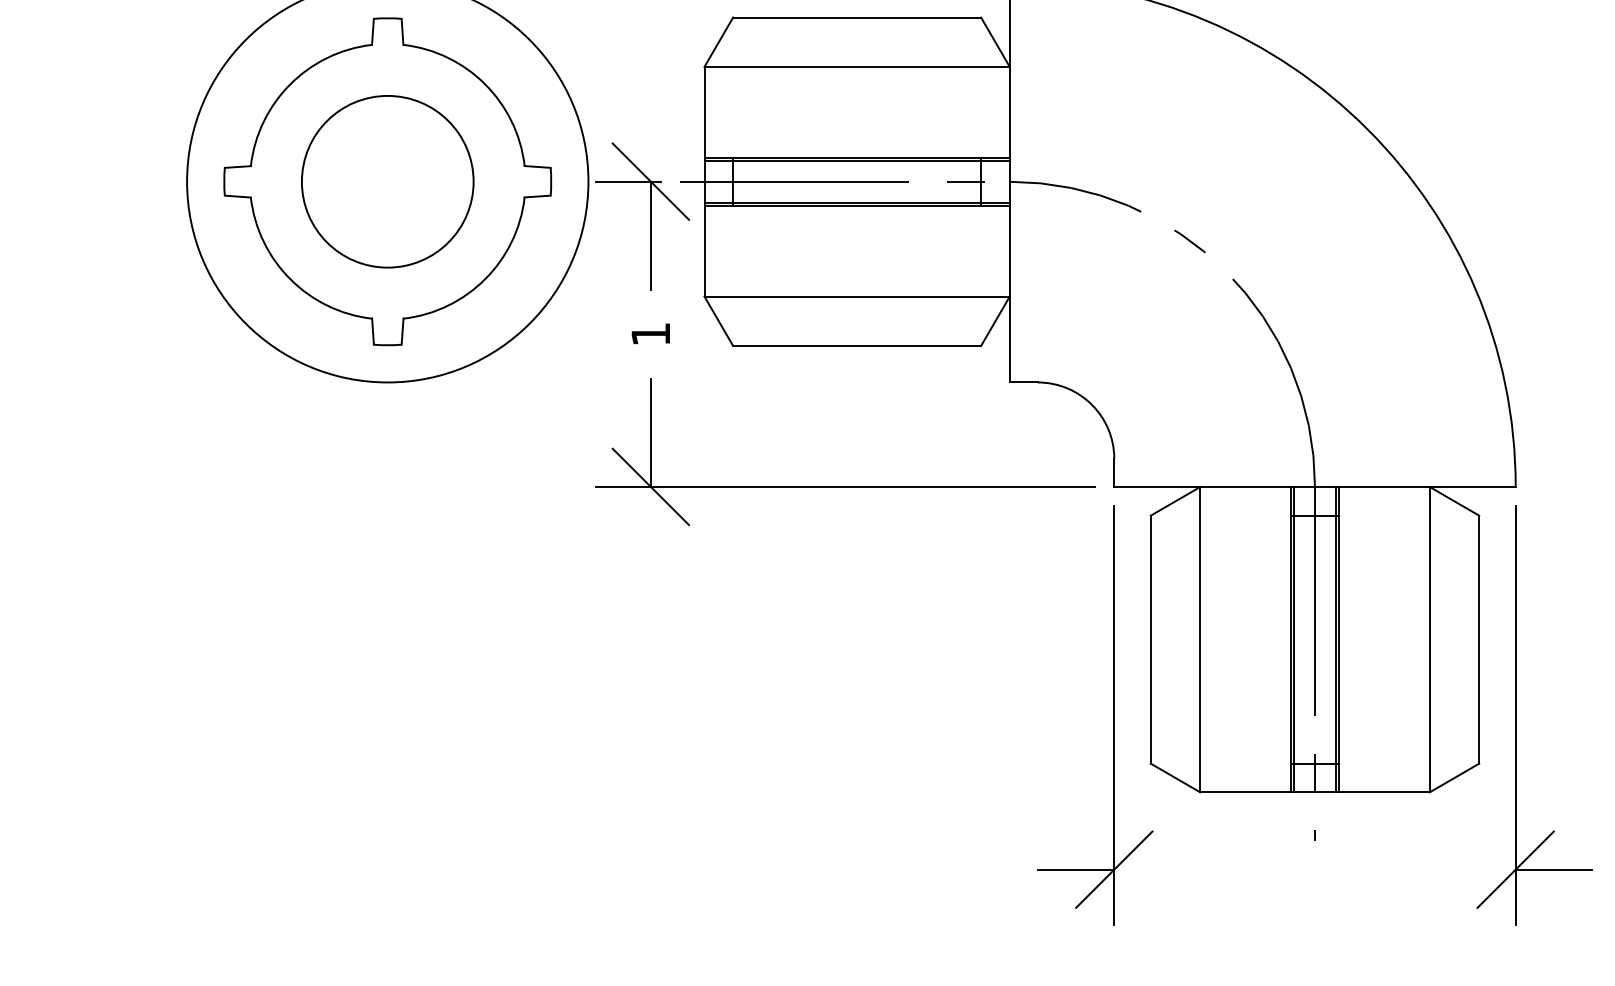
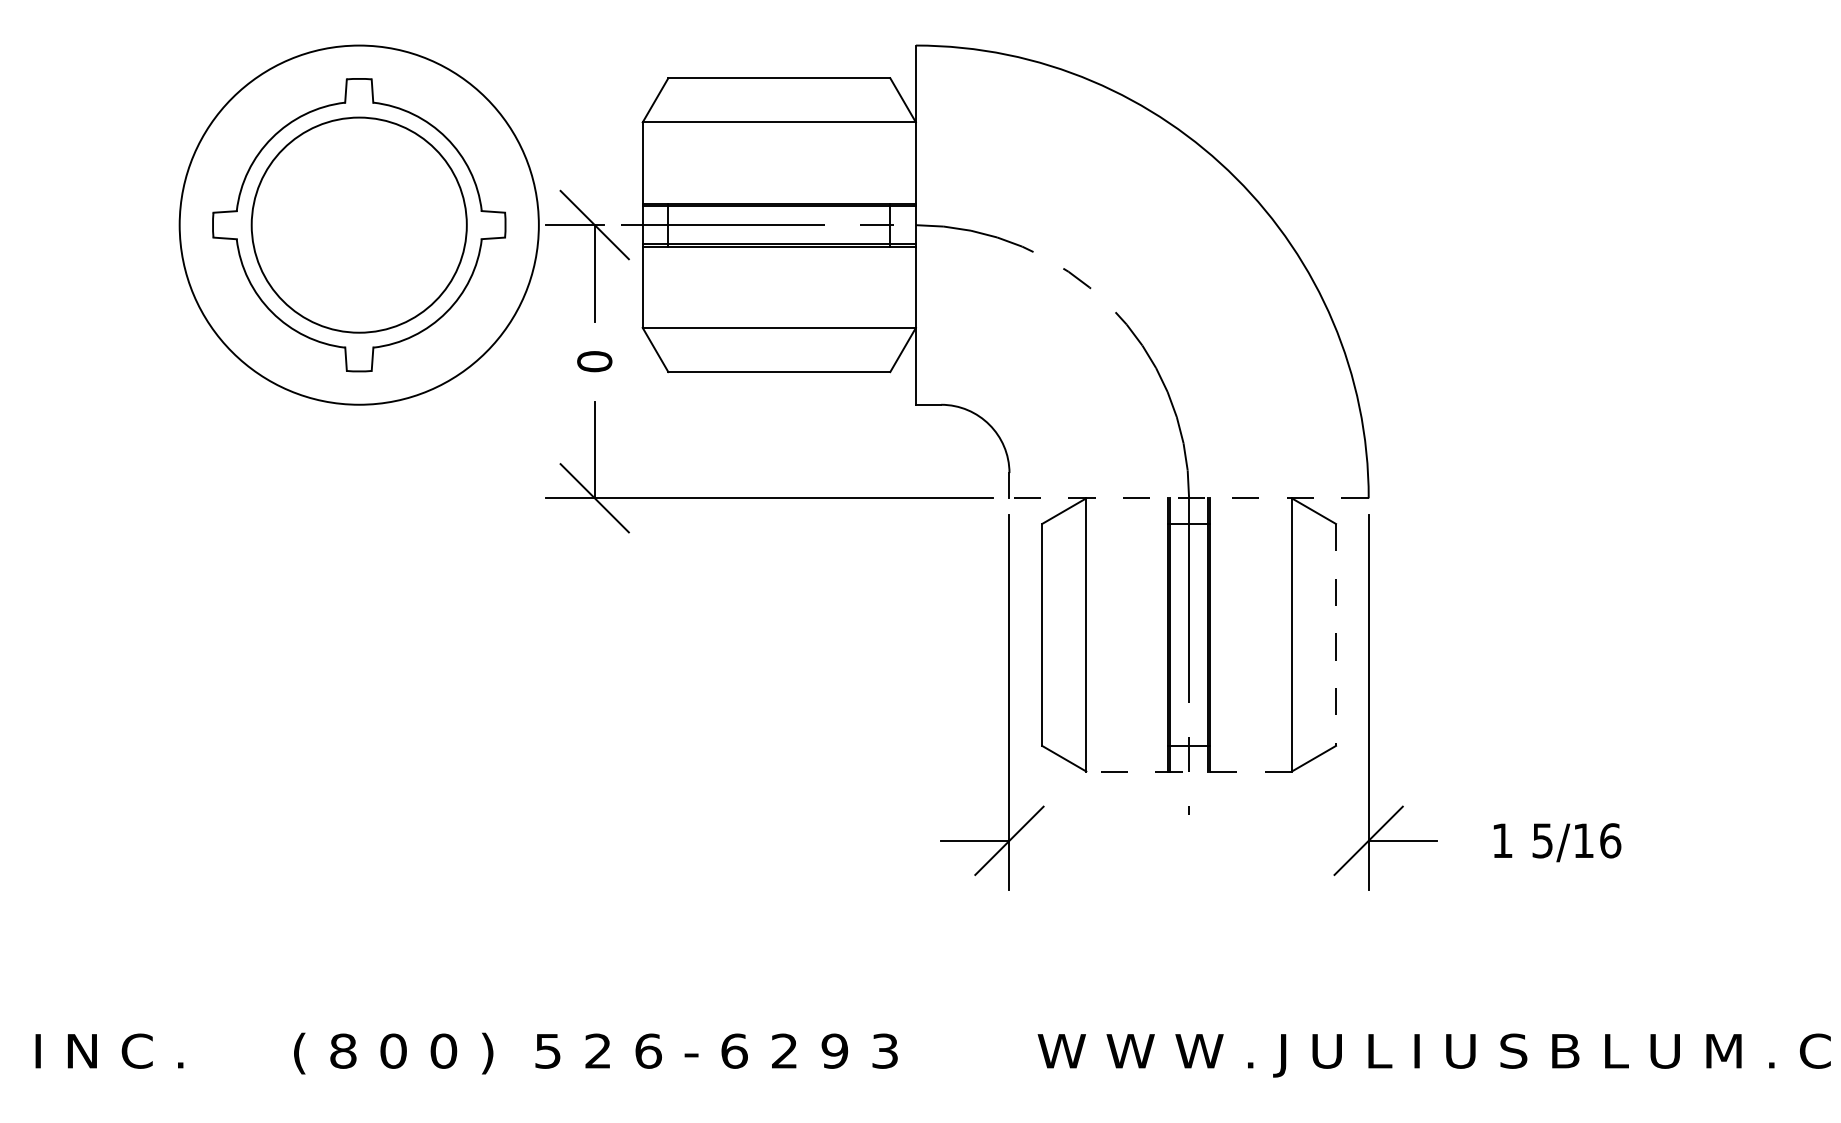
circle: (388, 182) -> (359, 225), size x1.4
text: (650, 334) -> (594, 361), 1 -> 0
line: (1315, 487) -> (1189, 498), solid -> dashed
line: (1479, 639) -> (1336, 634), solid -> dashed
line: (1315, 792) -> (1189, 771), solid -> dashed

